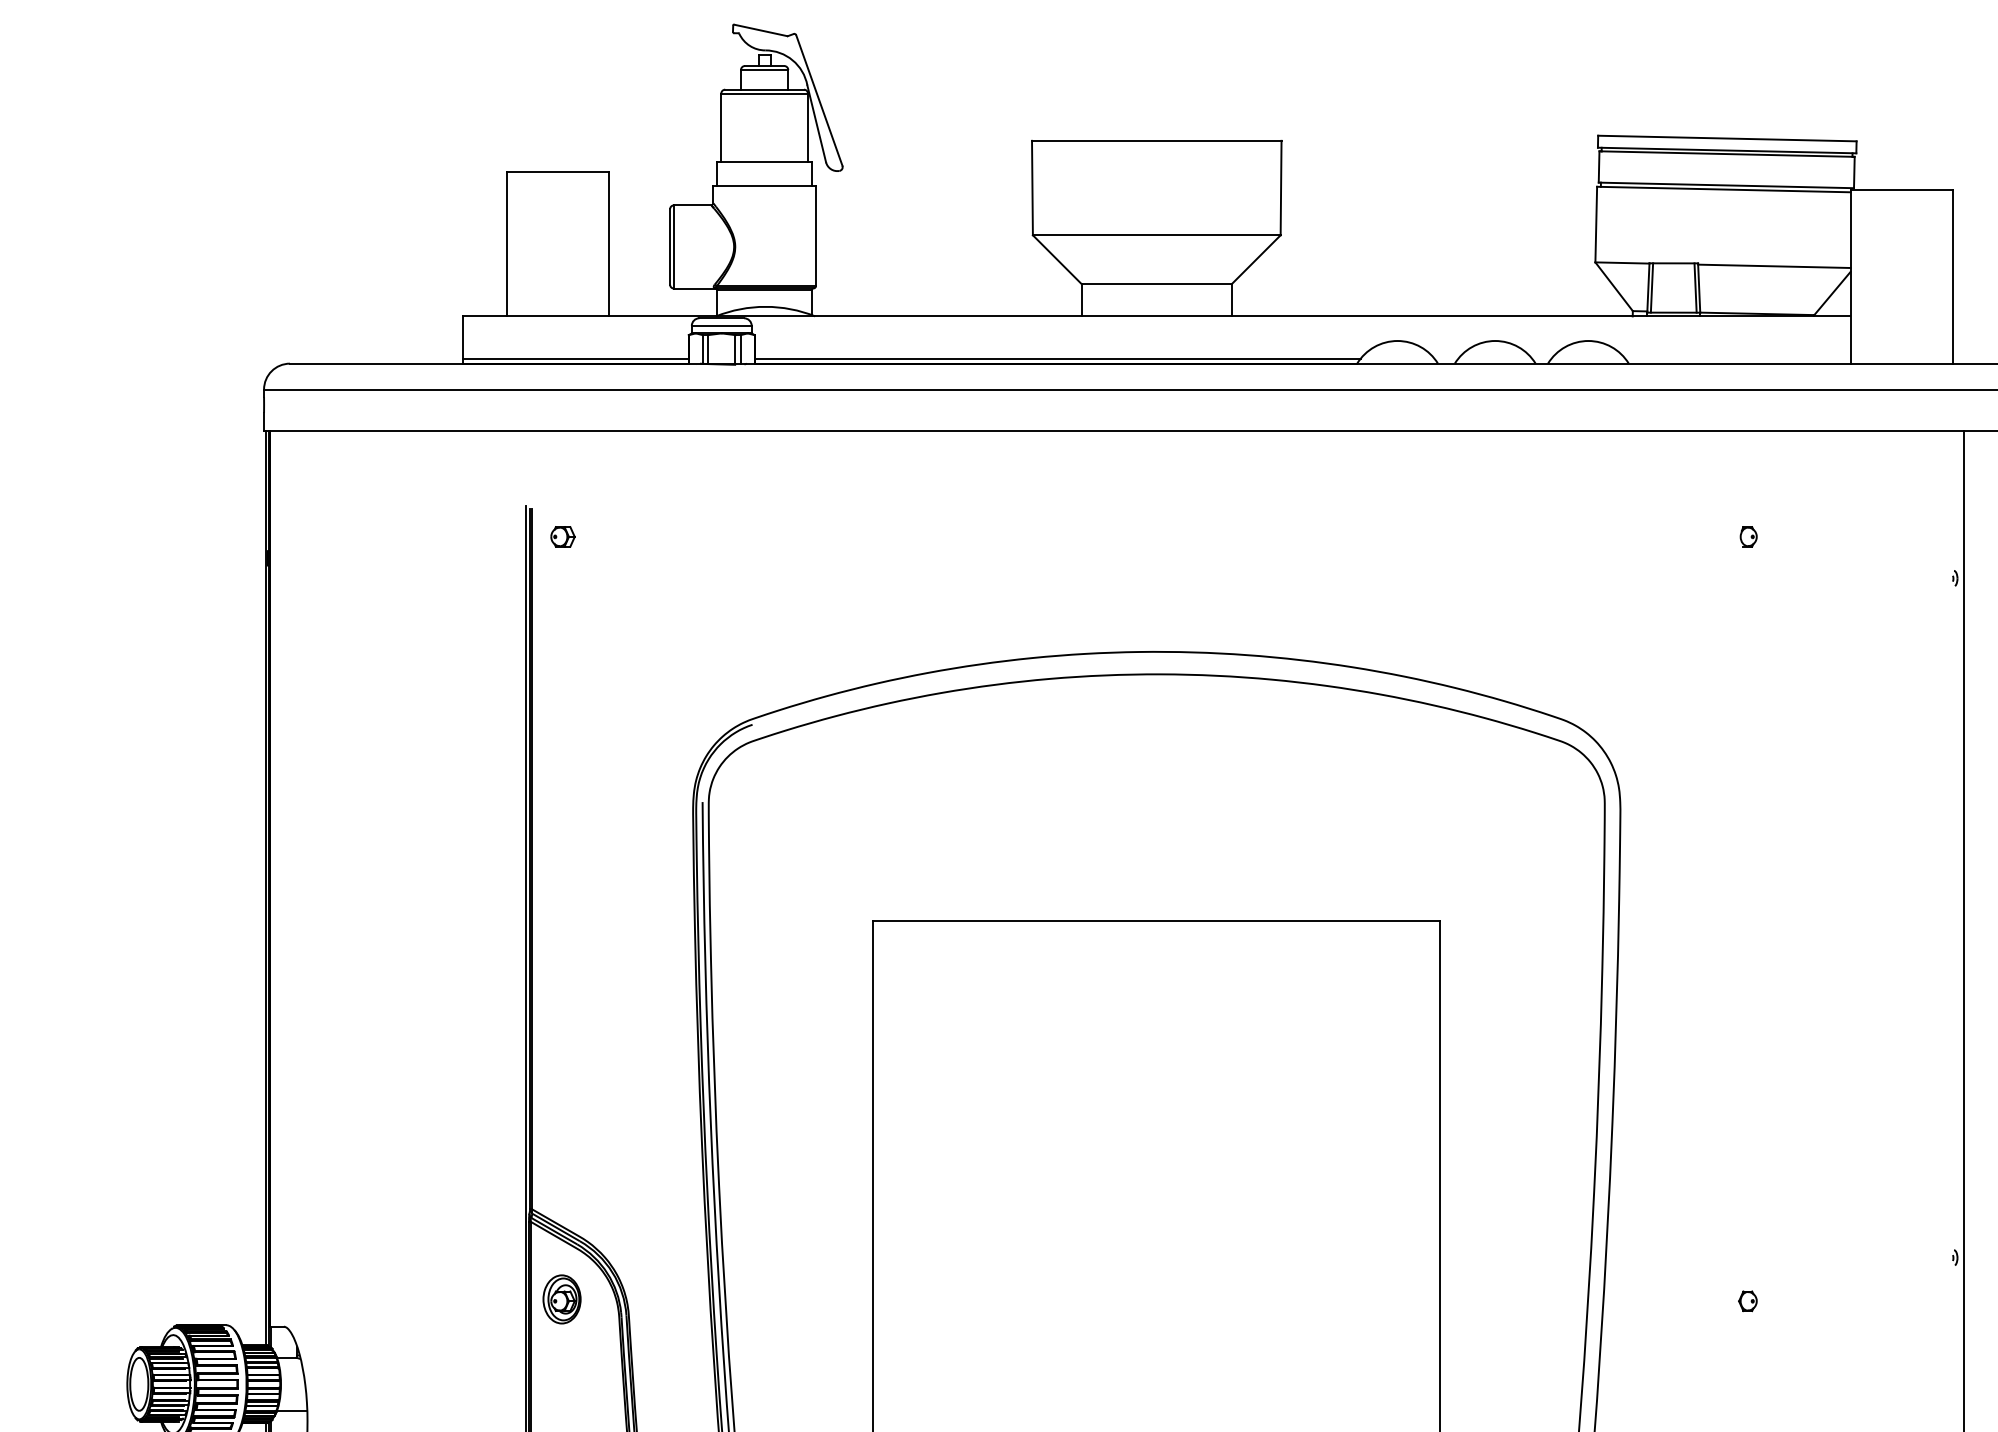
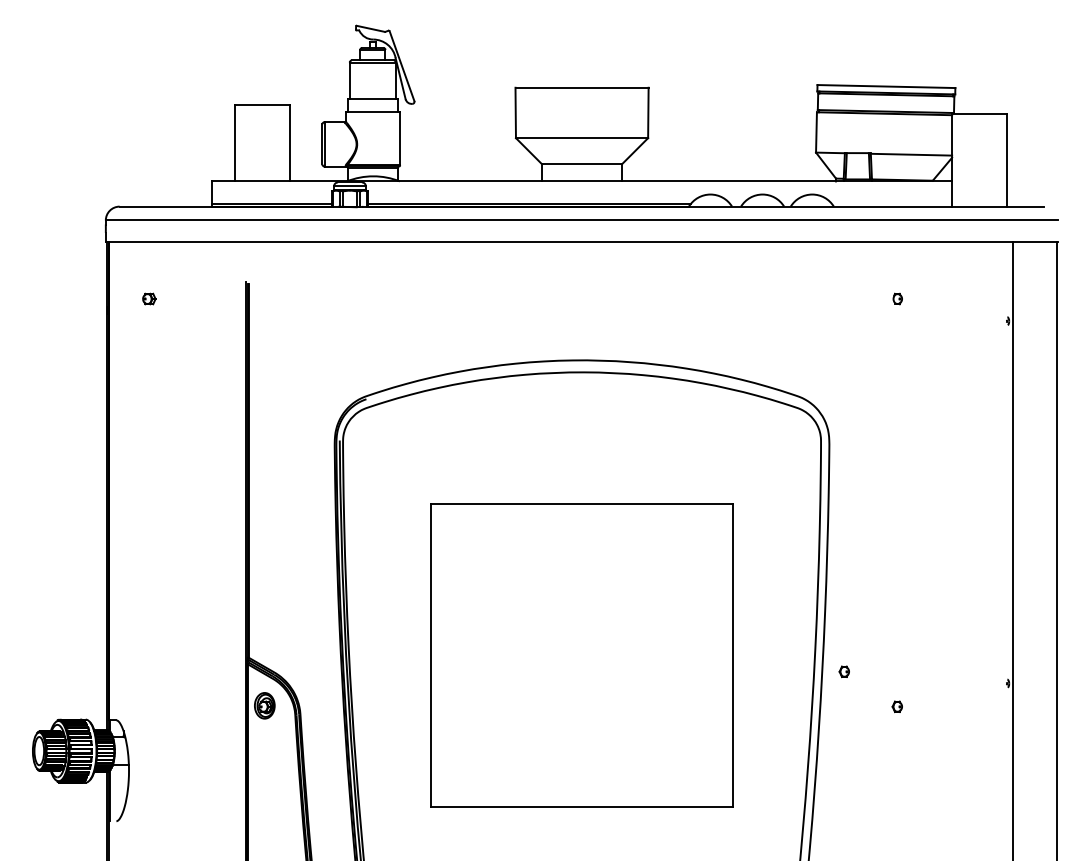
part: (563, 535) -> (149, 298), moved
part: (1646, 1235) -> (843, 671), added

